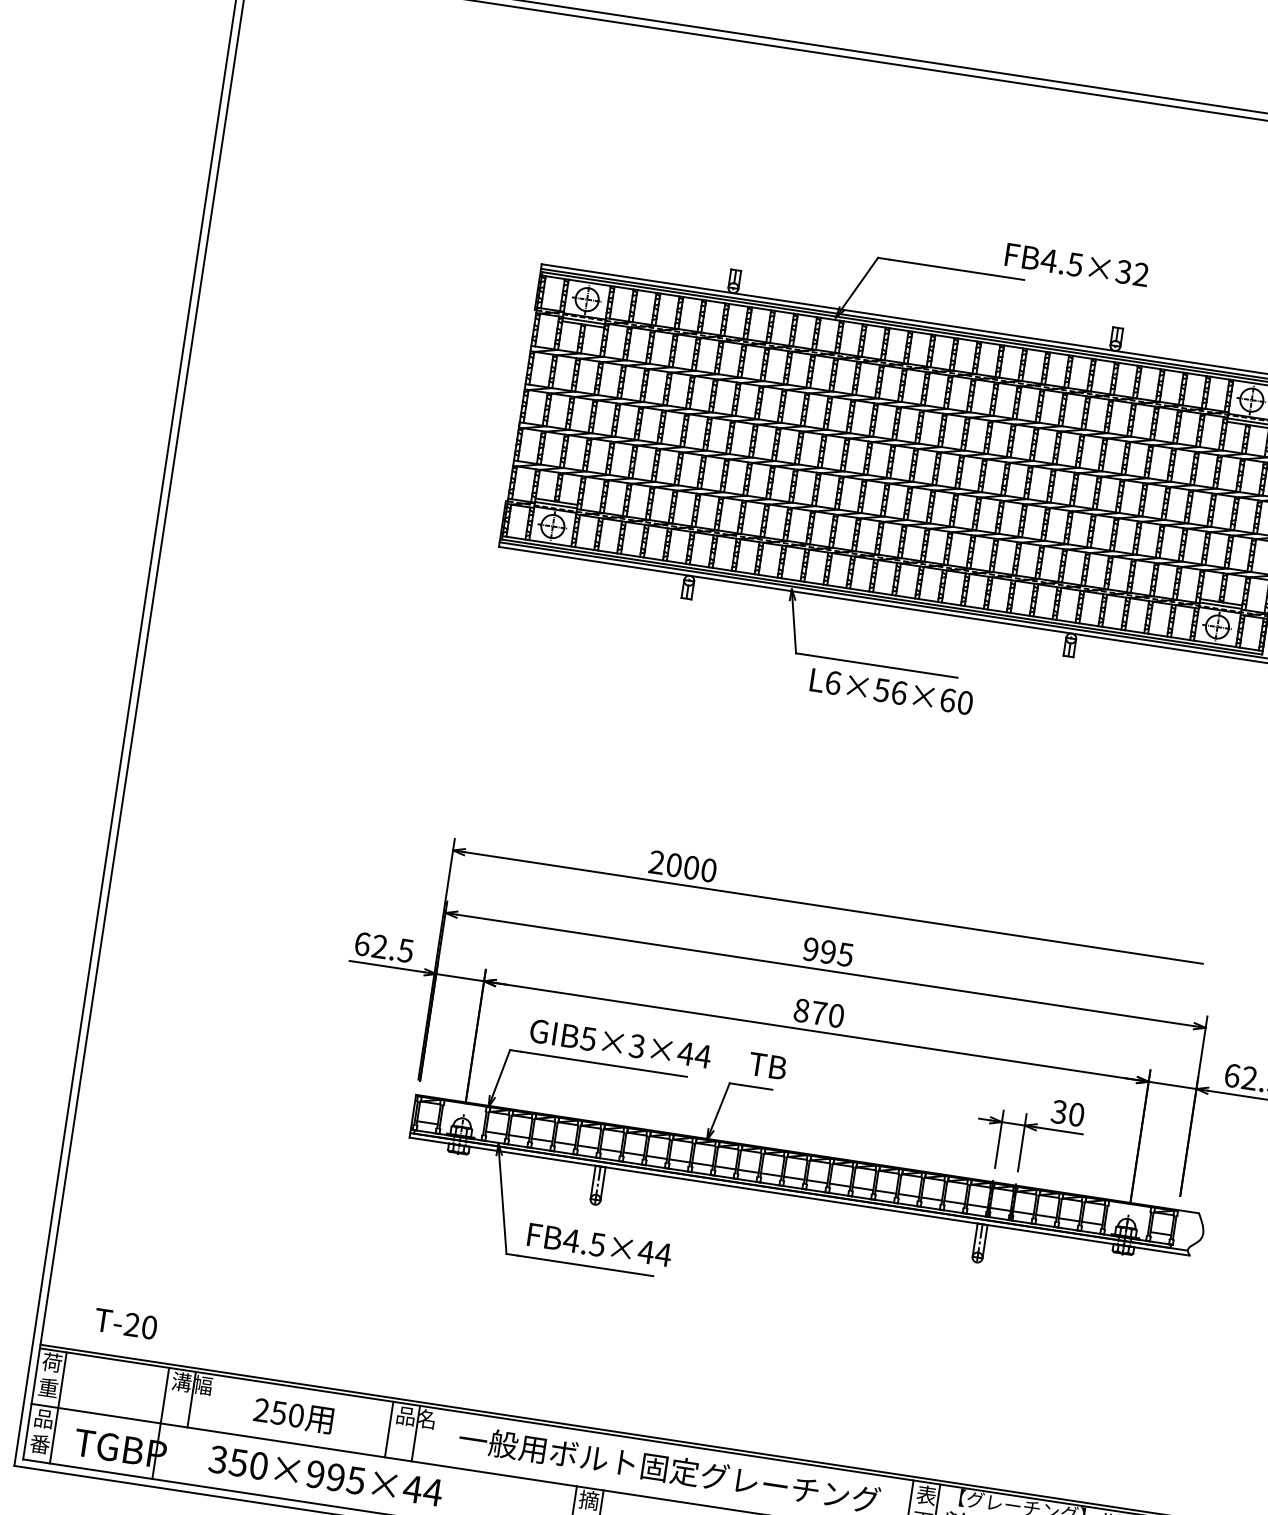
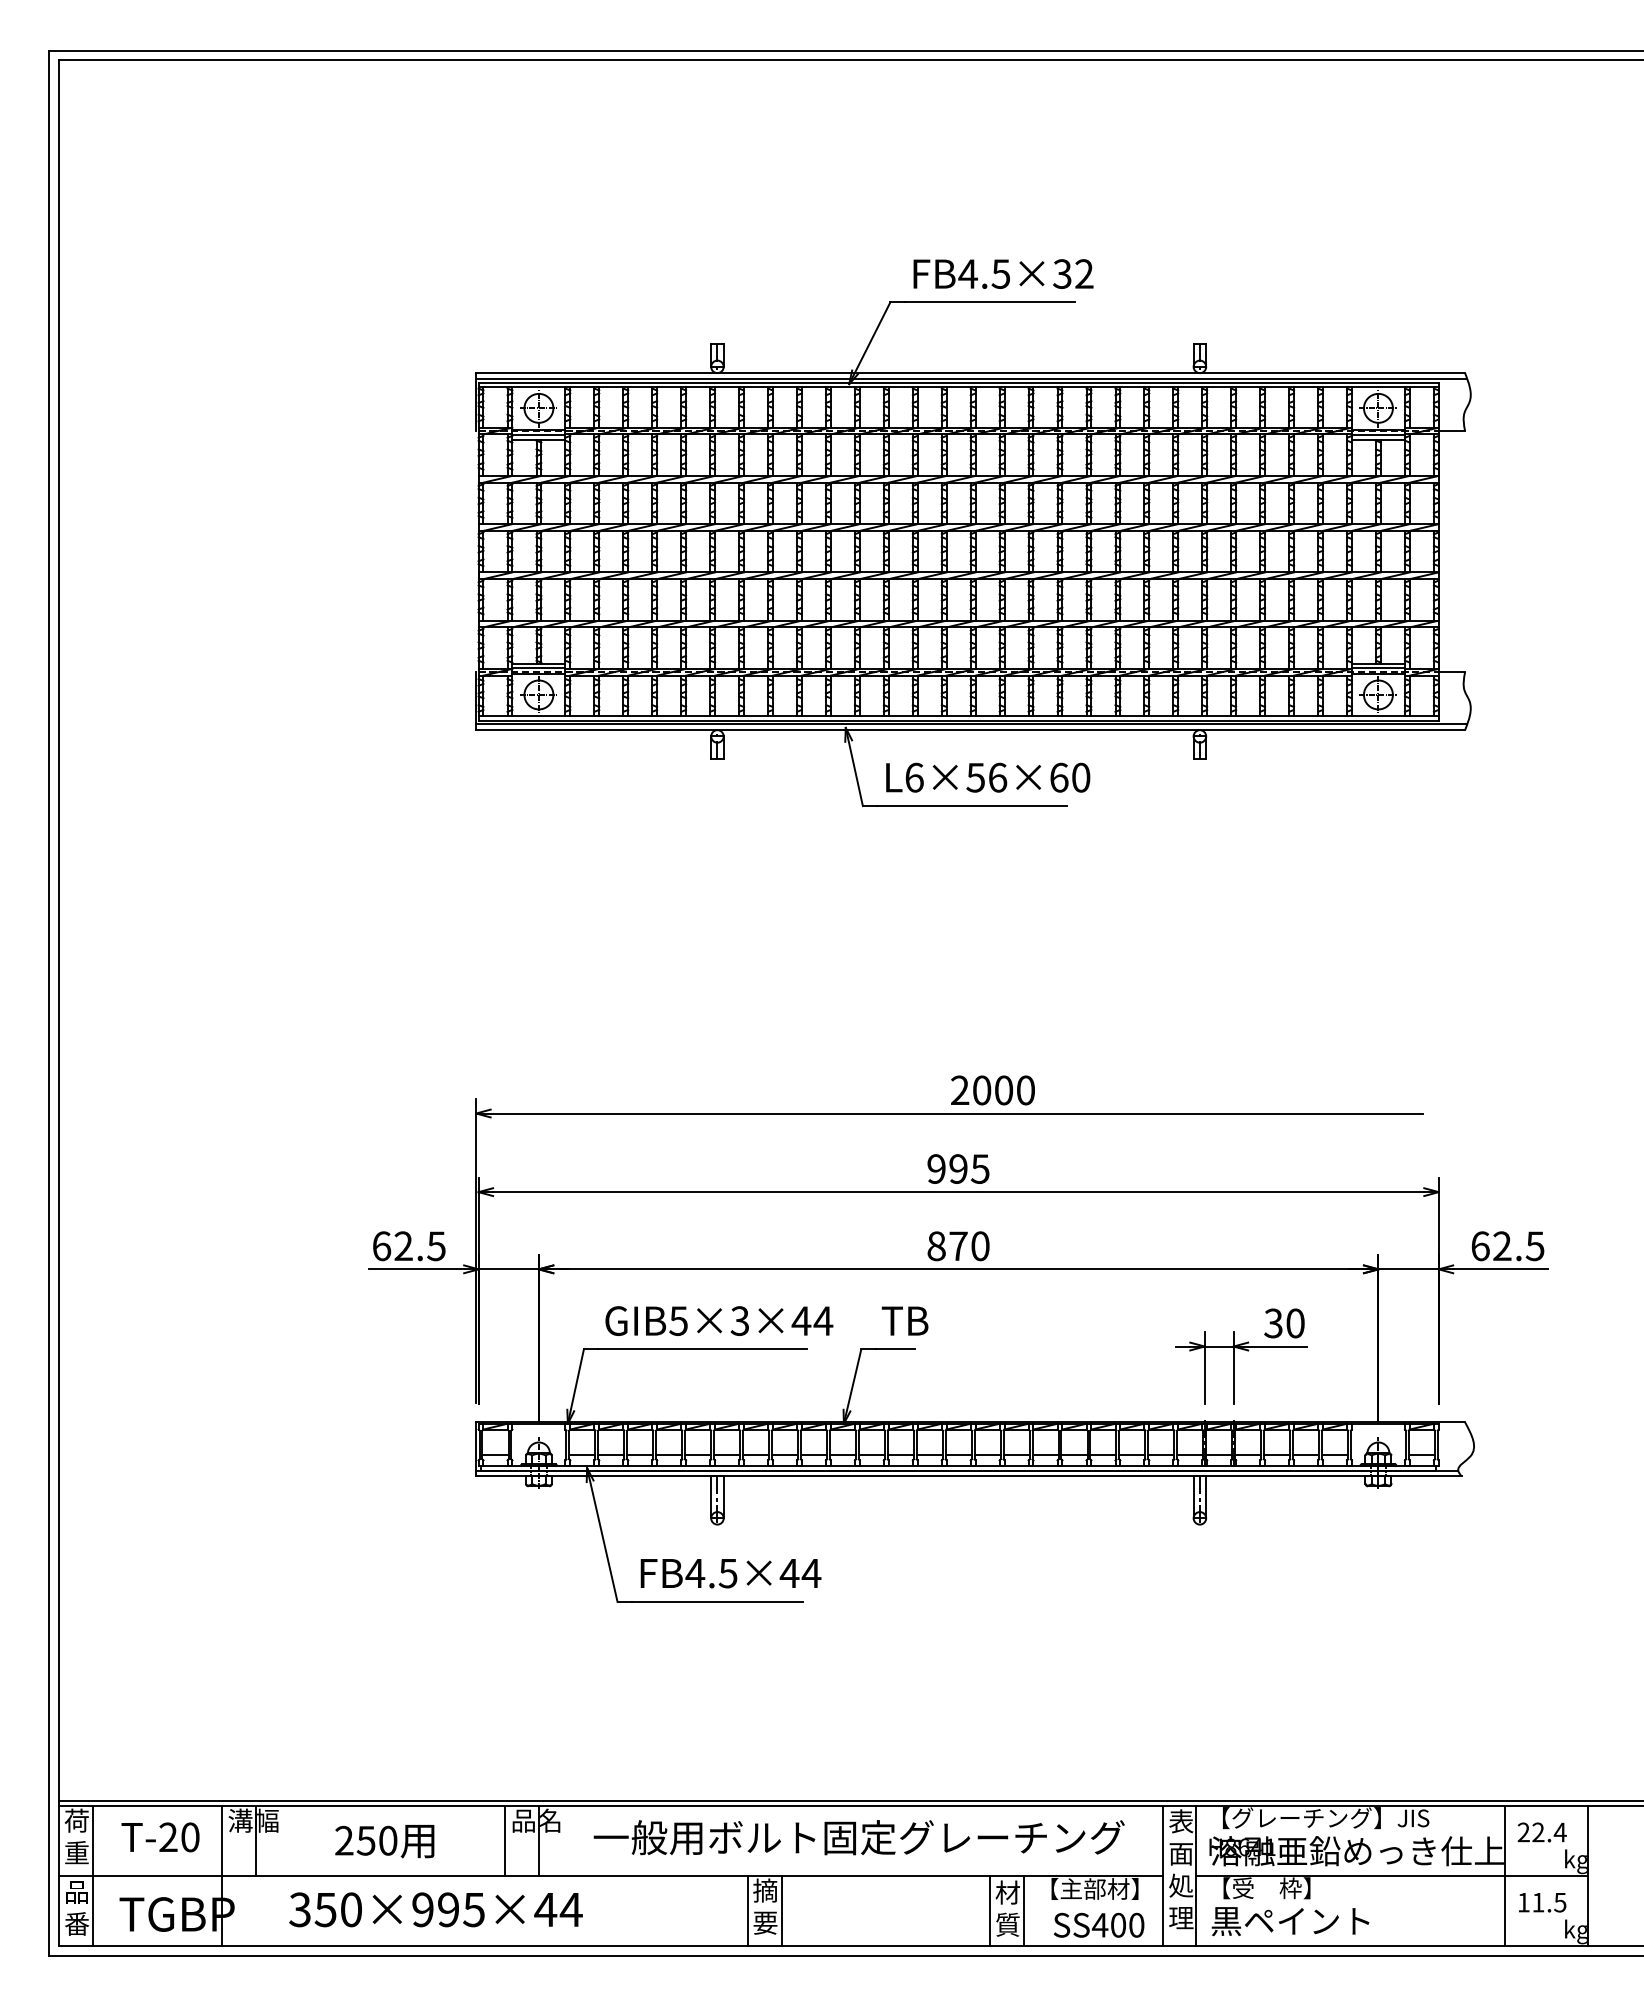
text: (1077, 264) -> (1003, 273), moved
text: (891, 691) -> (988, 777), moved
text: (682, 866) -> (992, 1090), moved
text: (125, 1324) -> (160, 1837), moved

